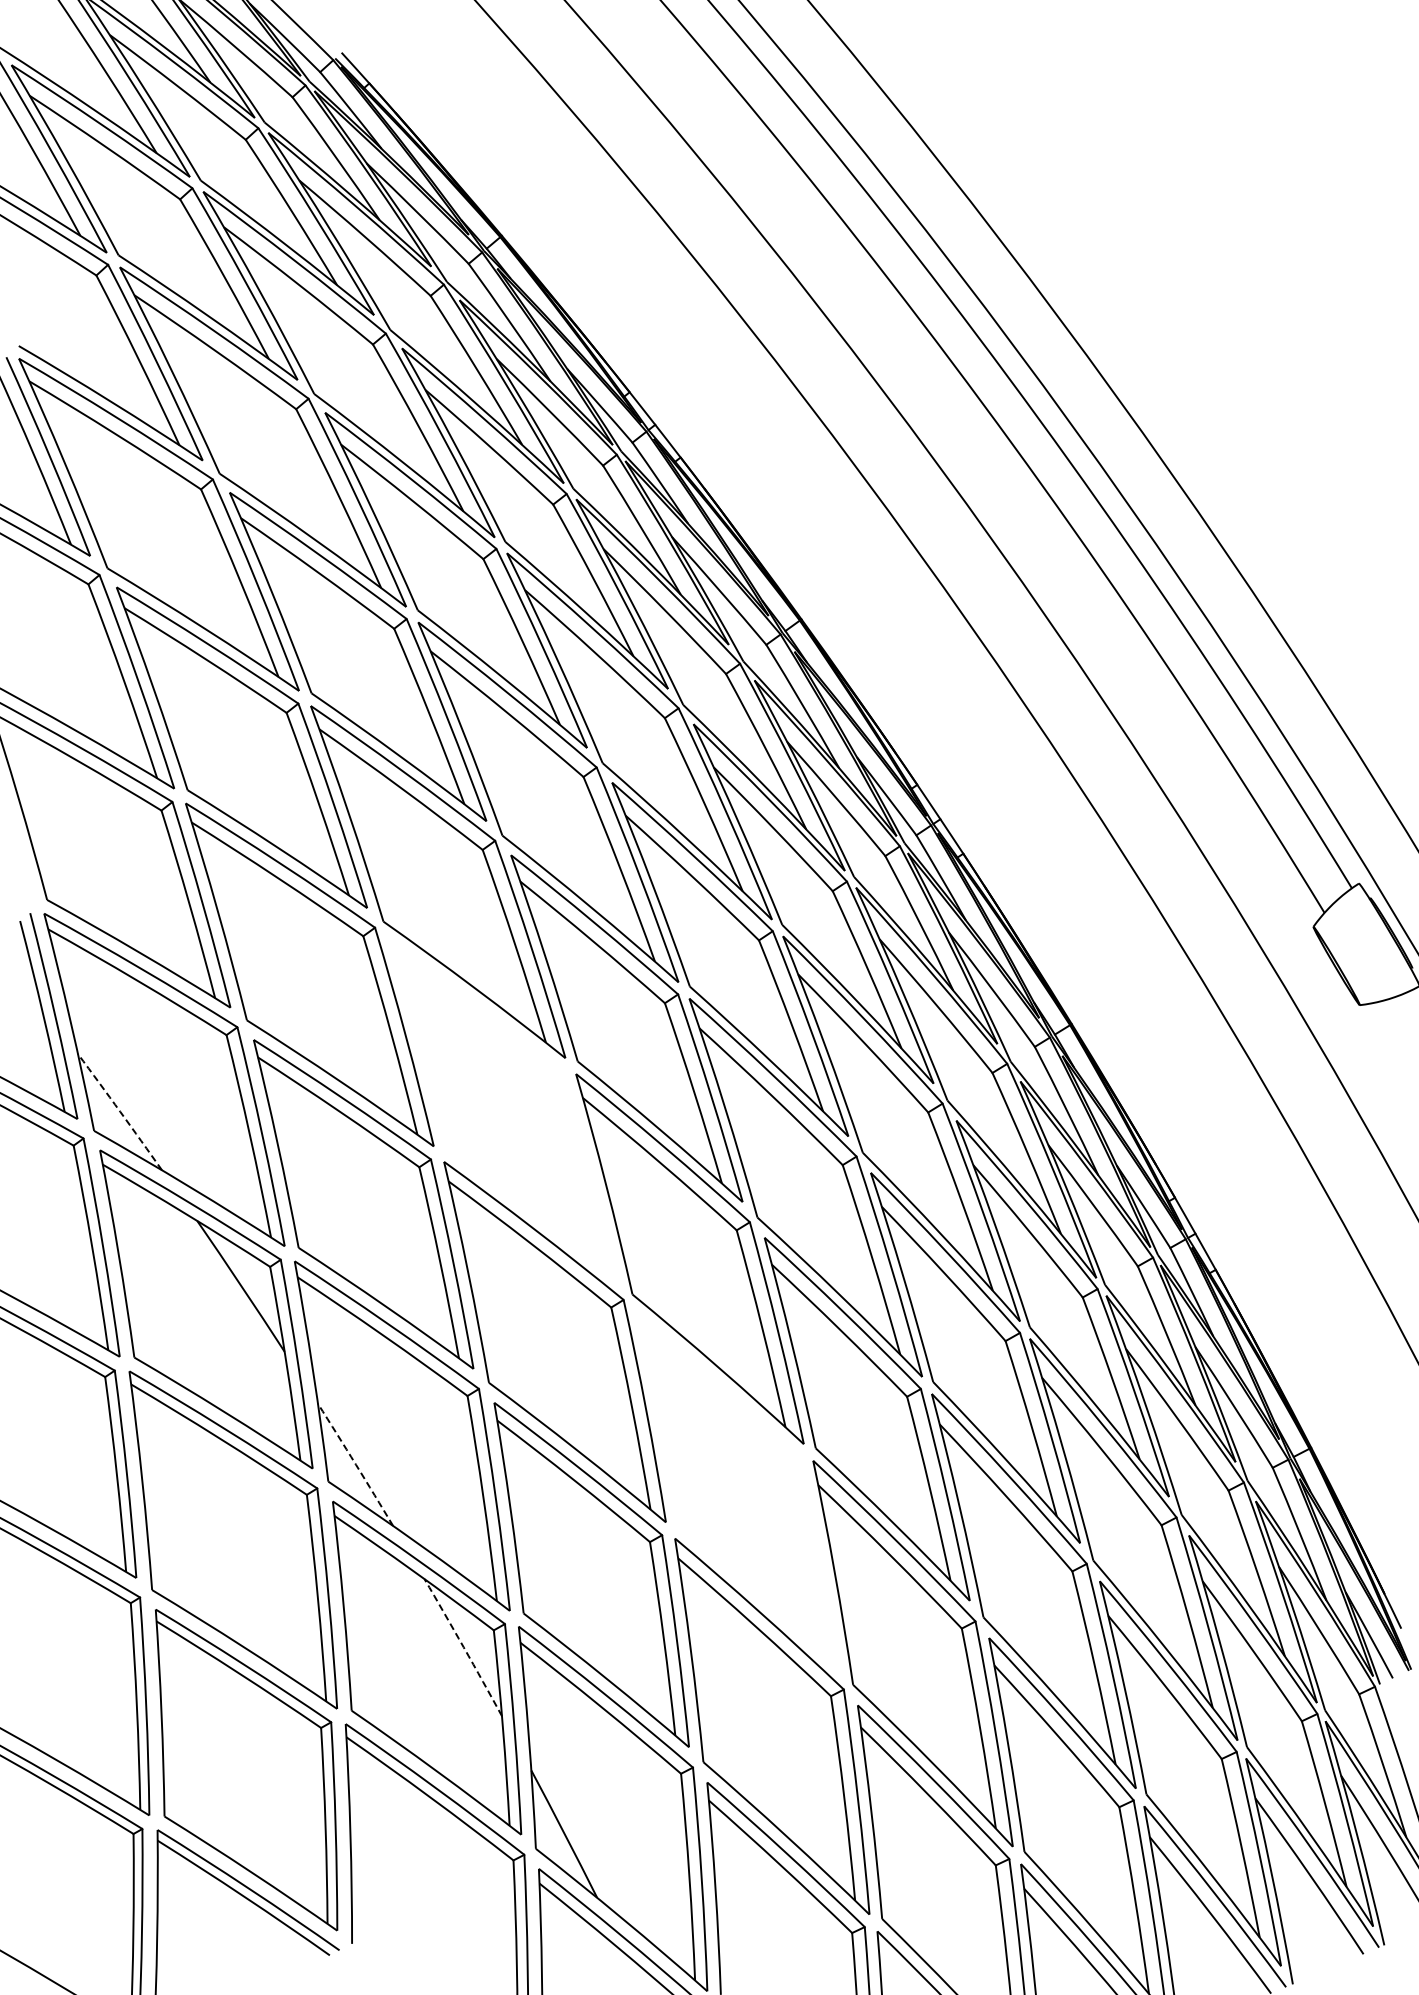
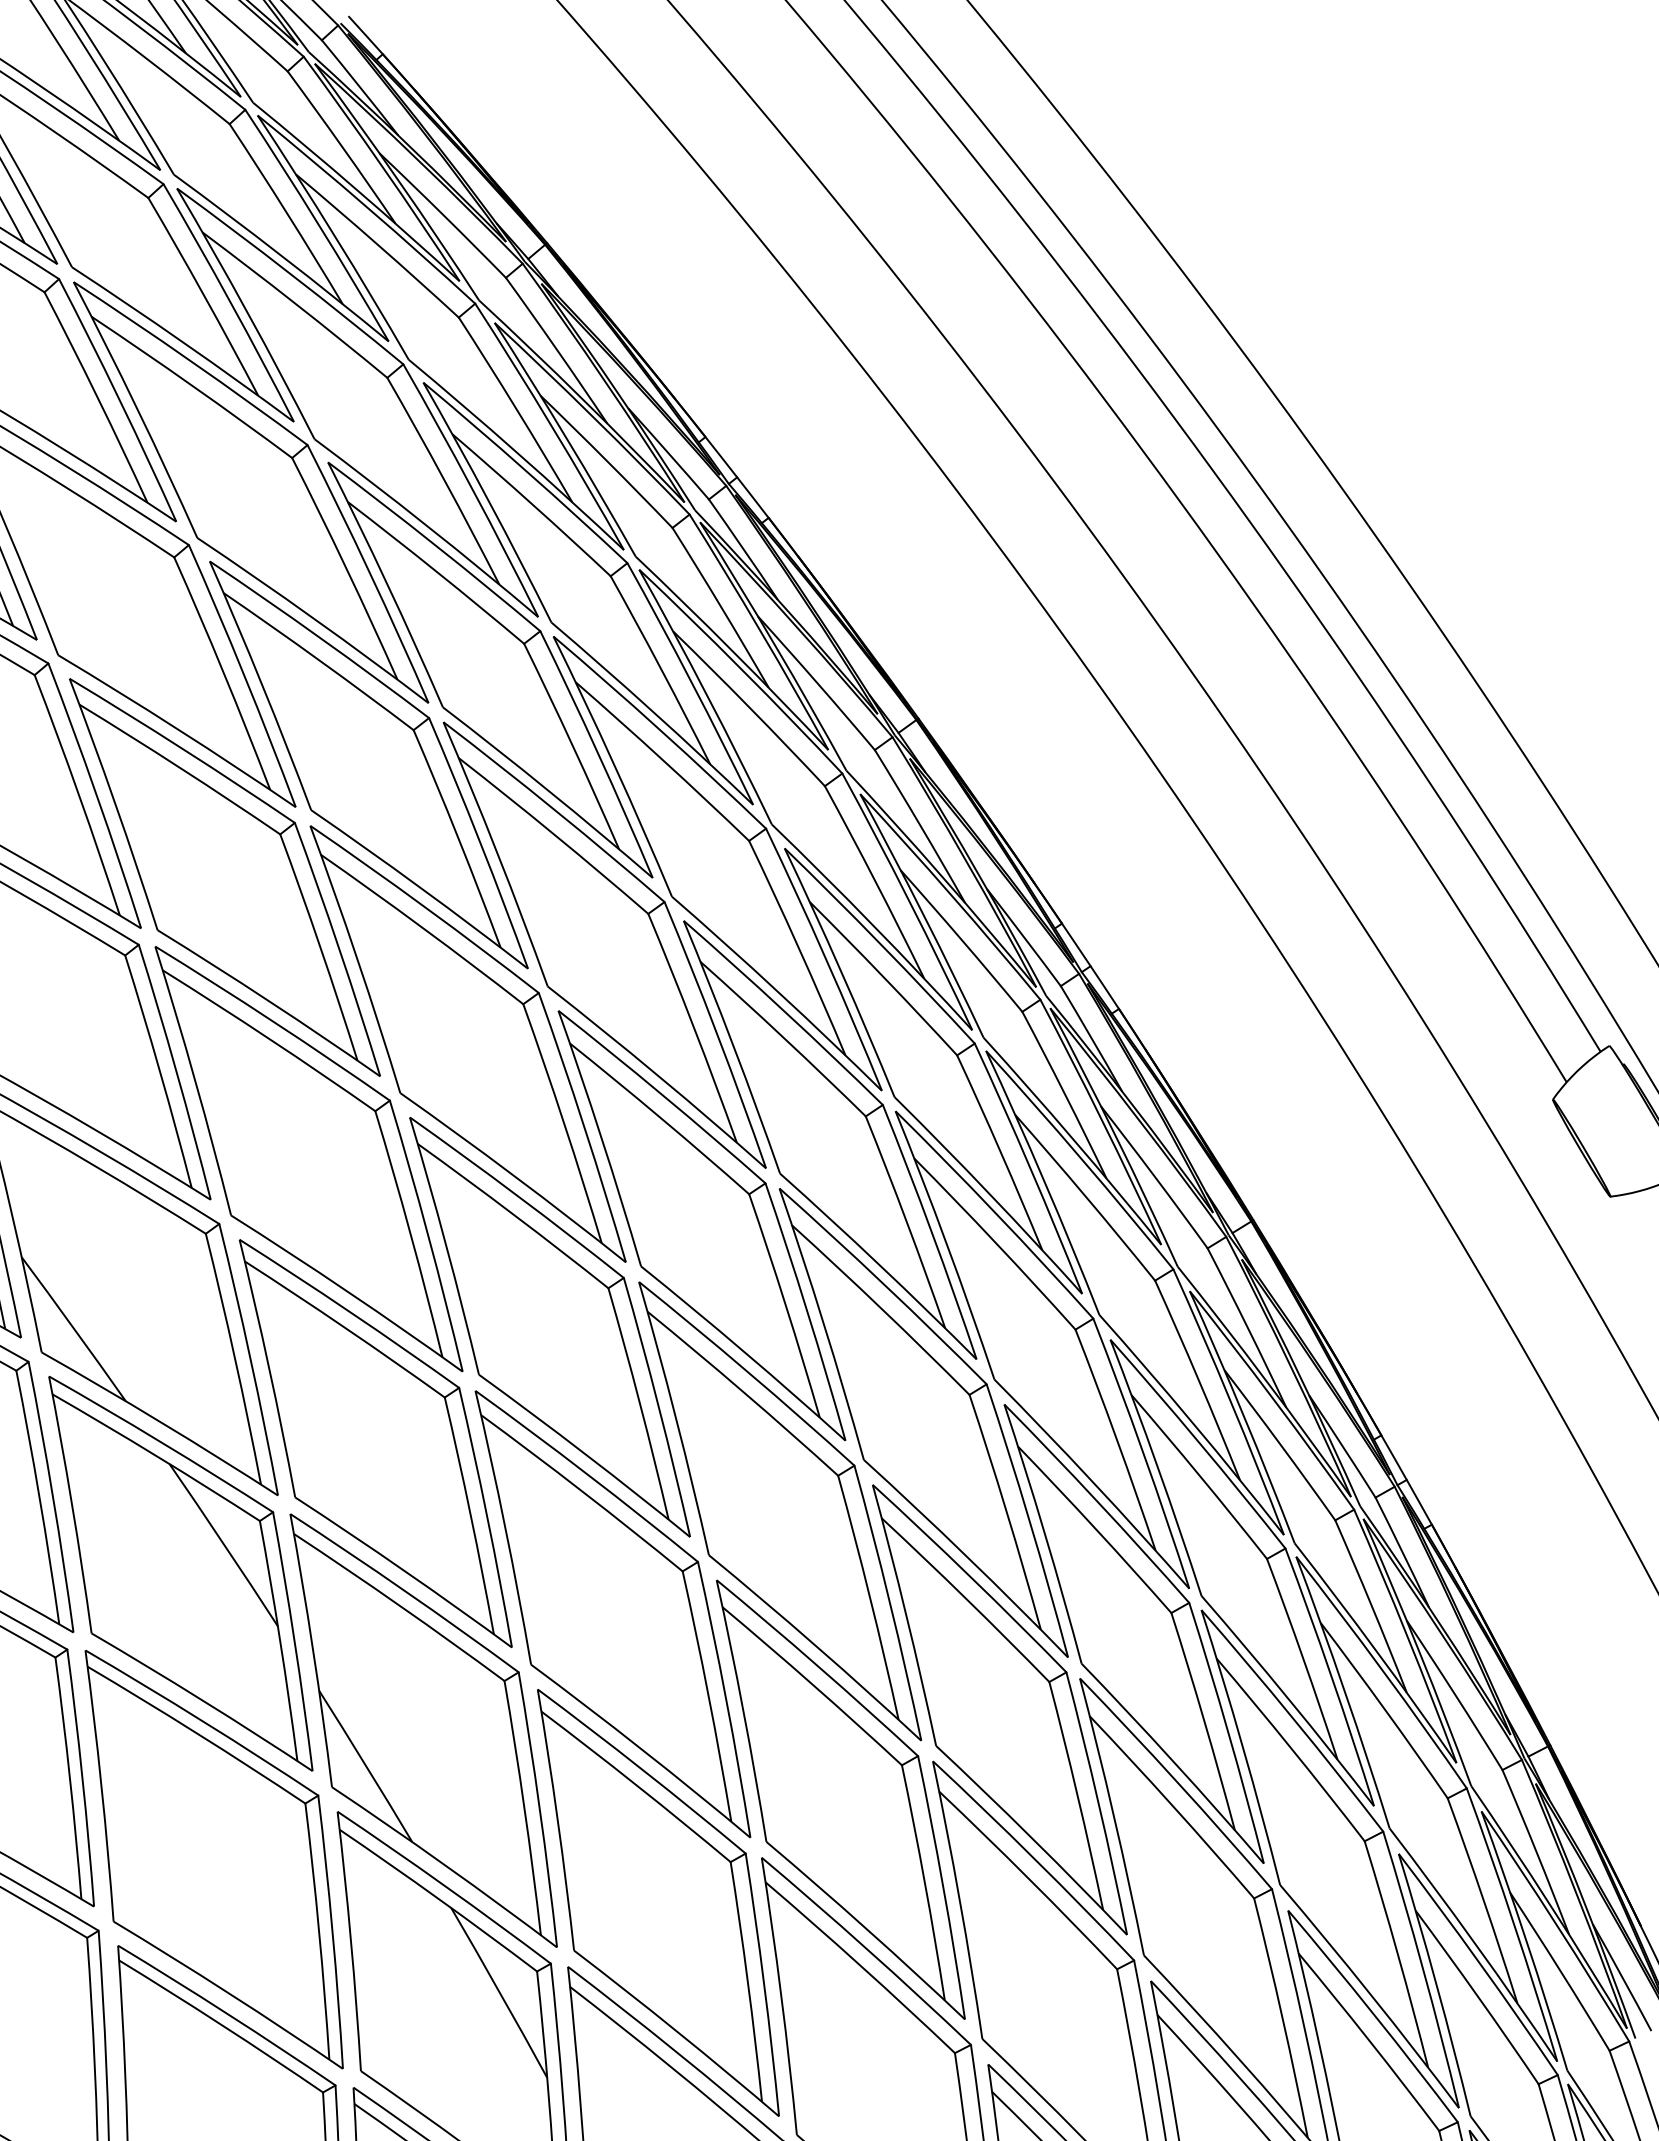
part: (504, 1110) -> (550, 1327), added
arc: (120, 1111) -> (74, 1328), dashed -> solid
arc: (355, 1464) -> (365, 1765), dashed -> solid
part: (738, 1491) -> (840, 1799), added
arc: (463, 1647) -> (499, 1992), dashed -> solid

